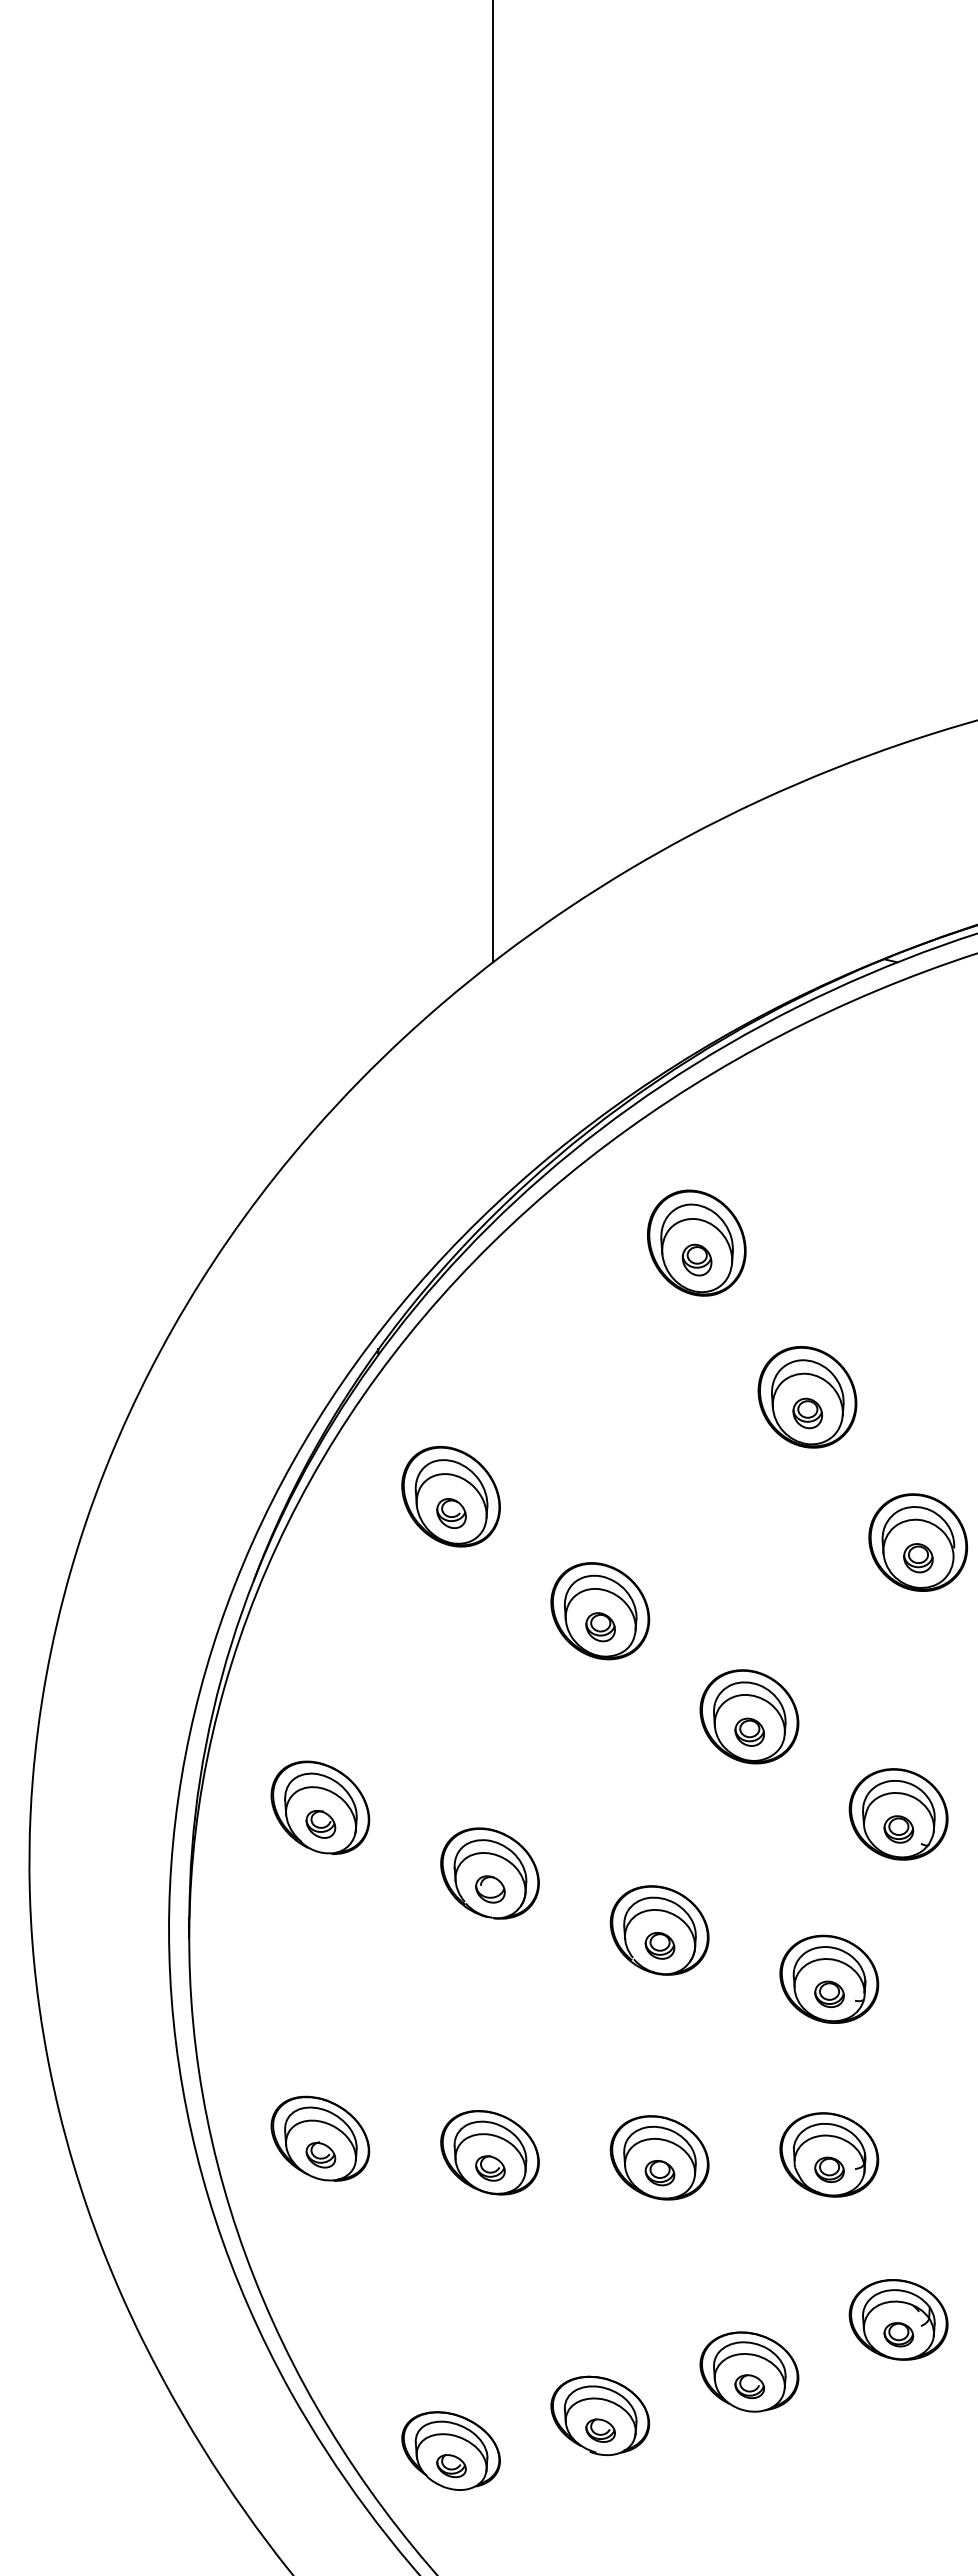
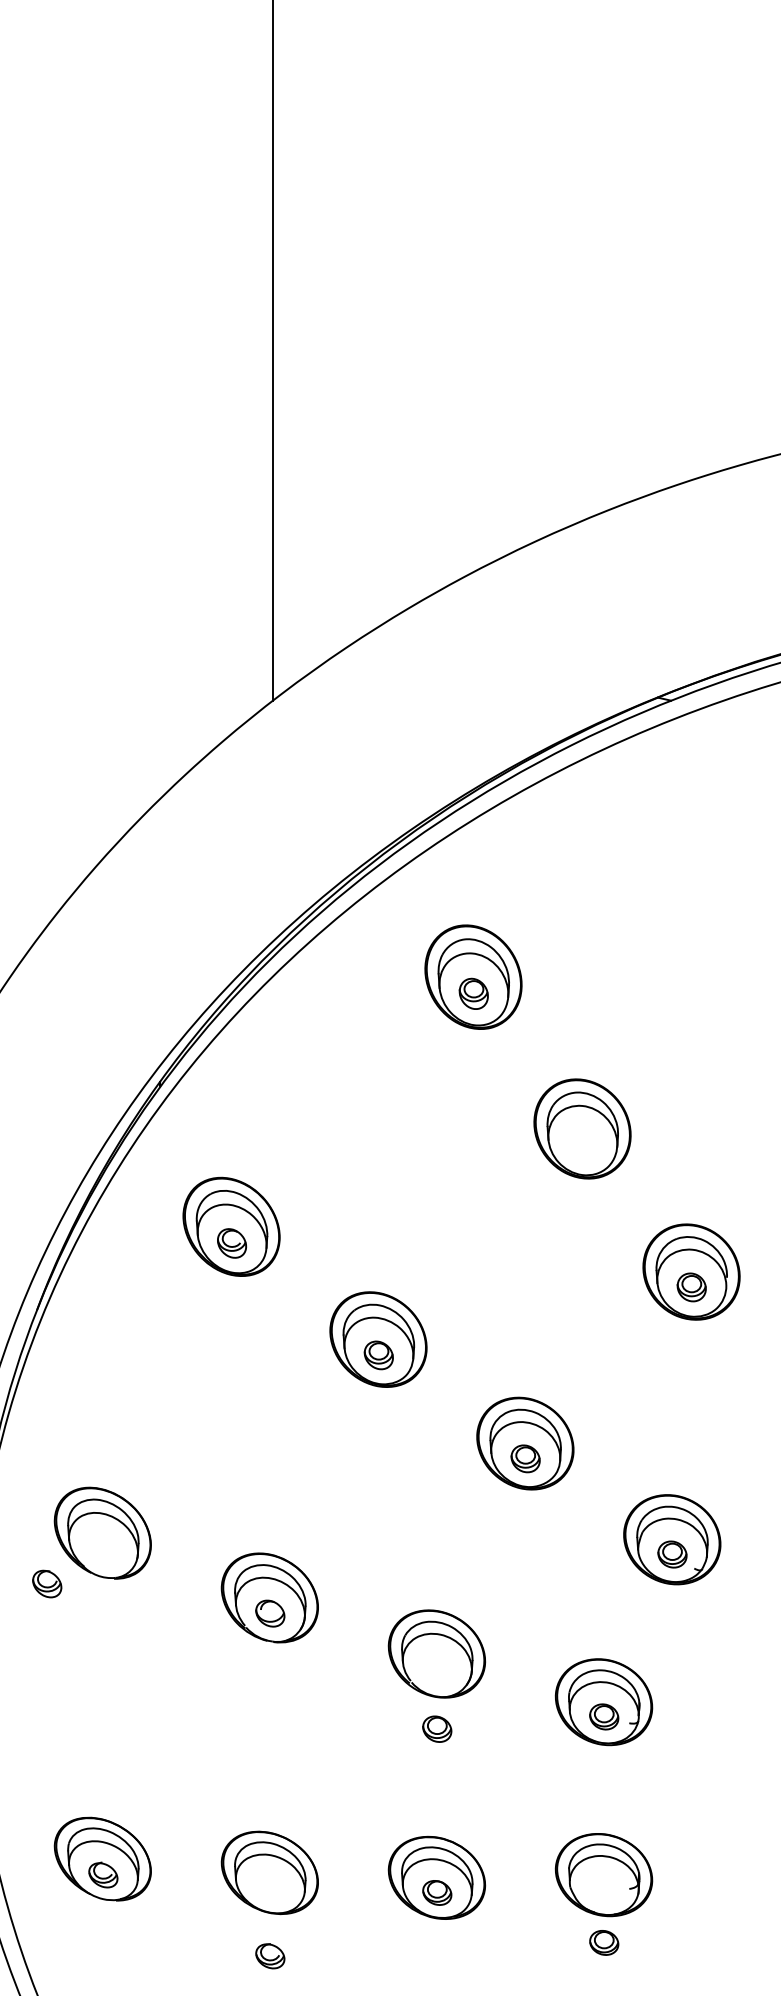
part: (807, 1413) -> (582, 1144), removed
part: (320, 1824) -> (46, 1584), moved
part: (659, 1945) -> (436, 1728), moved
part: (490, 2168) -> (270, 1956), moved
part: (829, 2169) -> (604, 1942), moved

